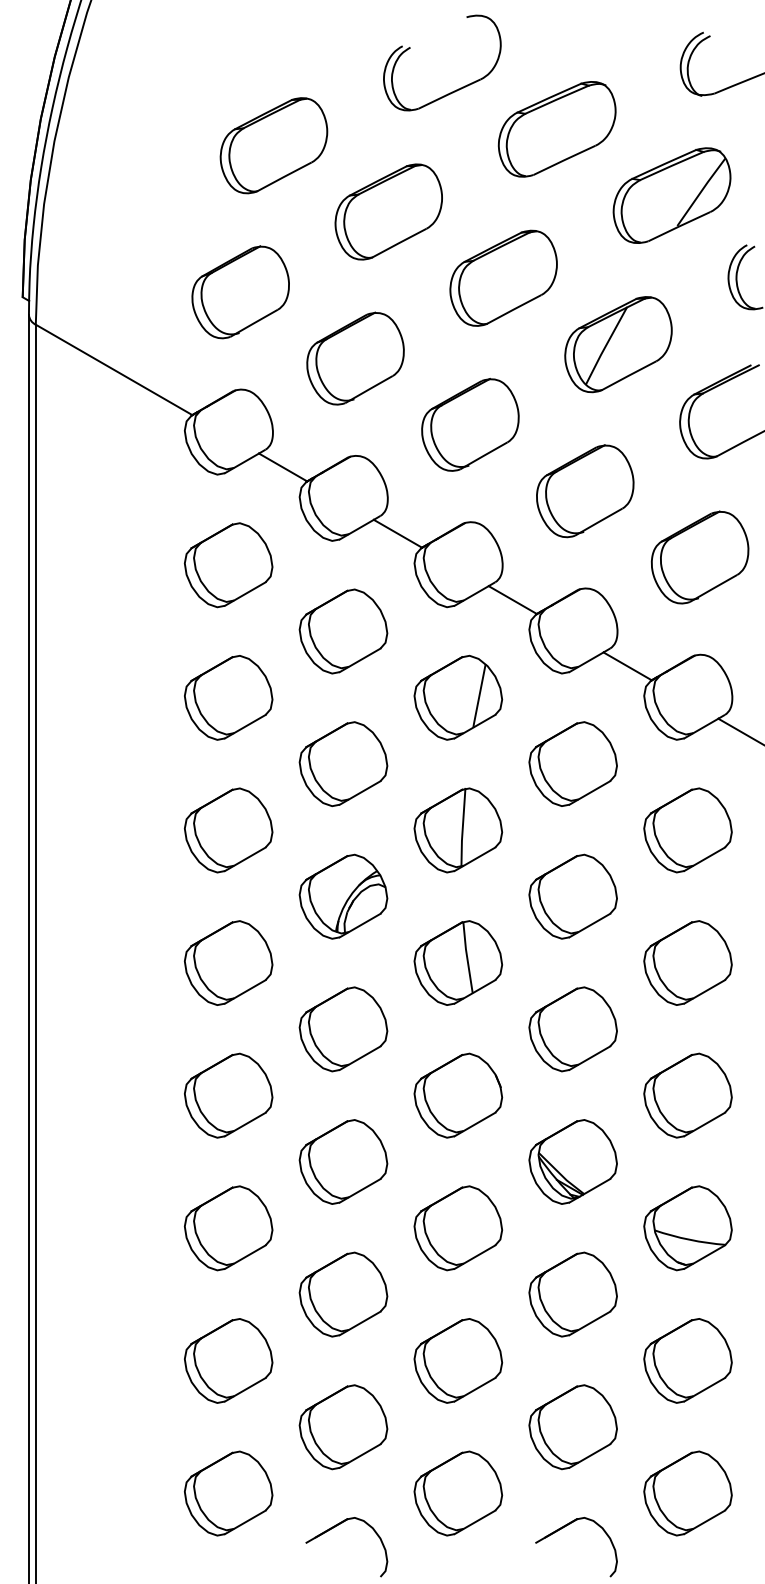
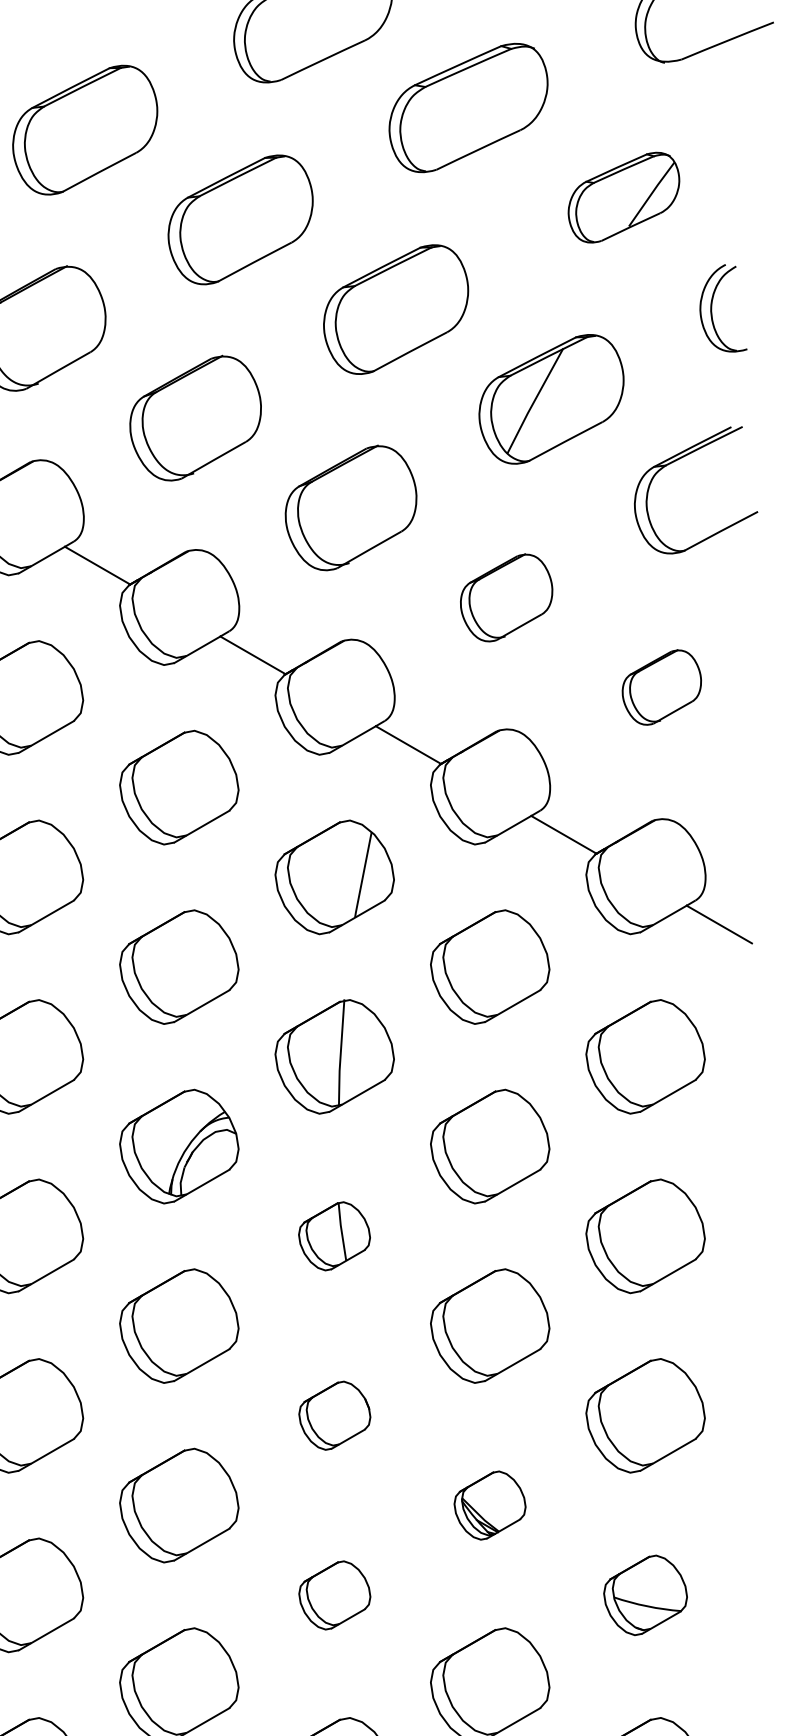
part: (671, 195) -> (623, 197), size x0.7
part: (585, 491) -> (506, 598), size x0.7
part: (699, 557) -> (661, 687), size x0.6
part: (457, 962) -> (333, 1235), size x0.6
part: (458, 1095) -> (334, 1415), size x0.6
part: (572, 1161) -> (489, 1504), size x0.6
part: (458, 1228) -> (334, 1595), size x0.6
part: (687, 1228) -> (644, 1595), size x0.7

